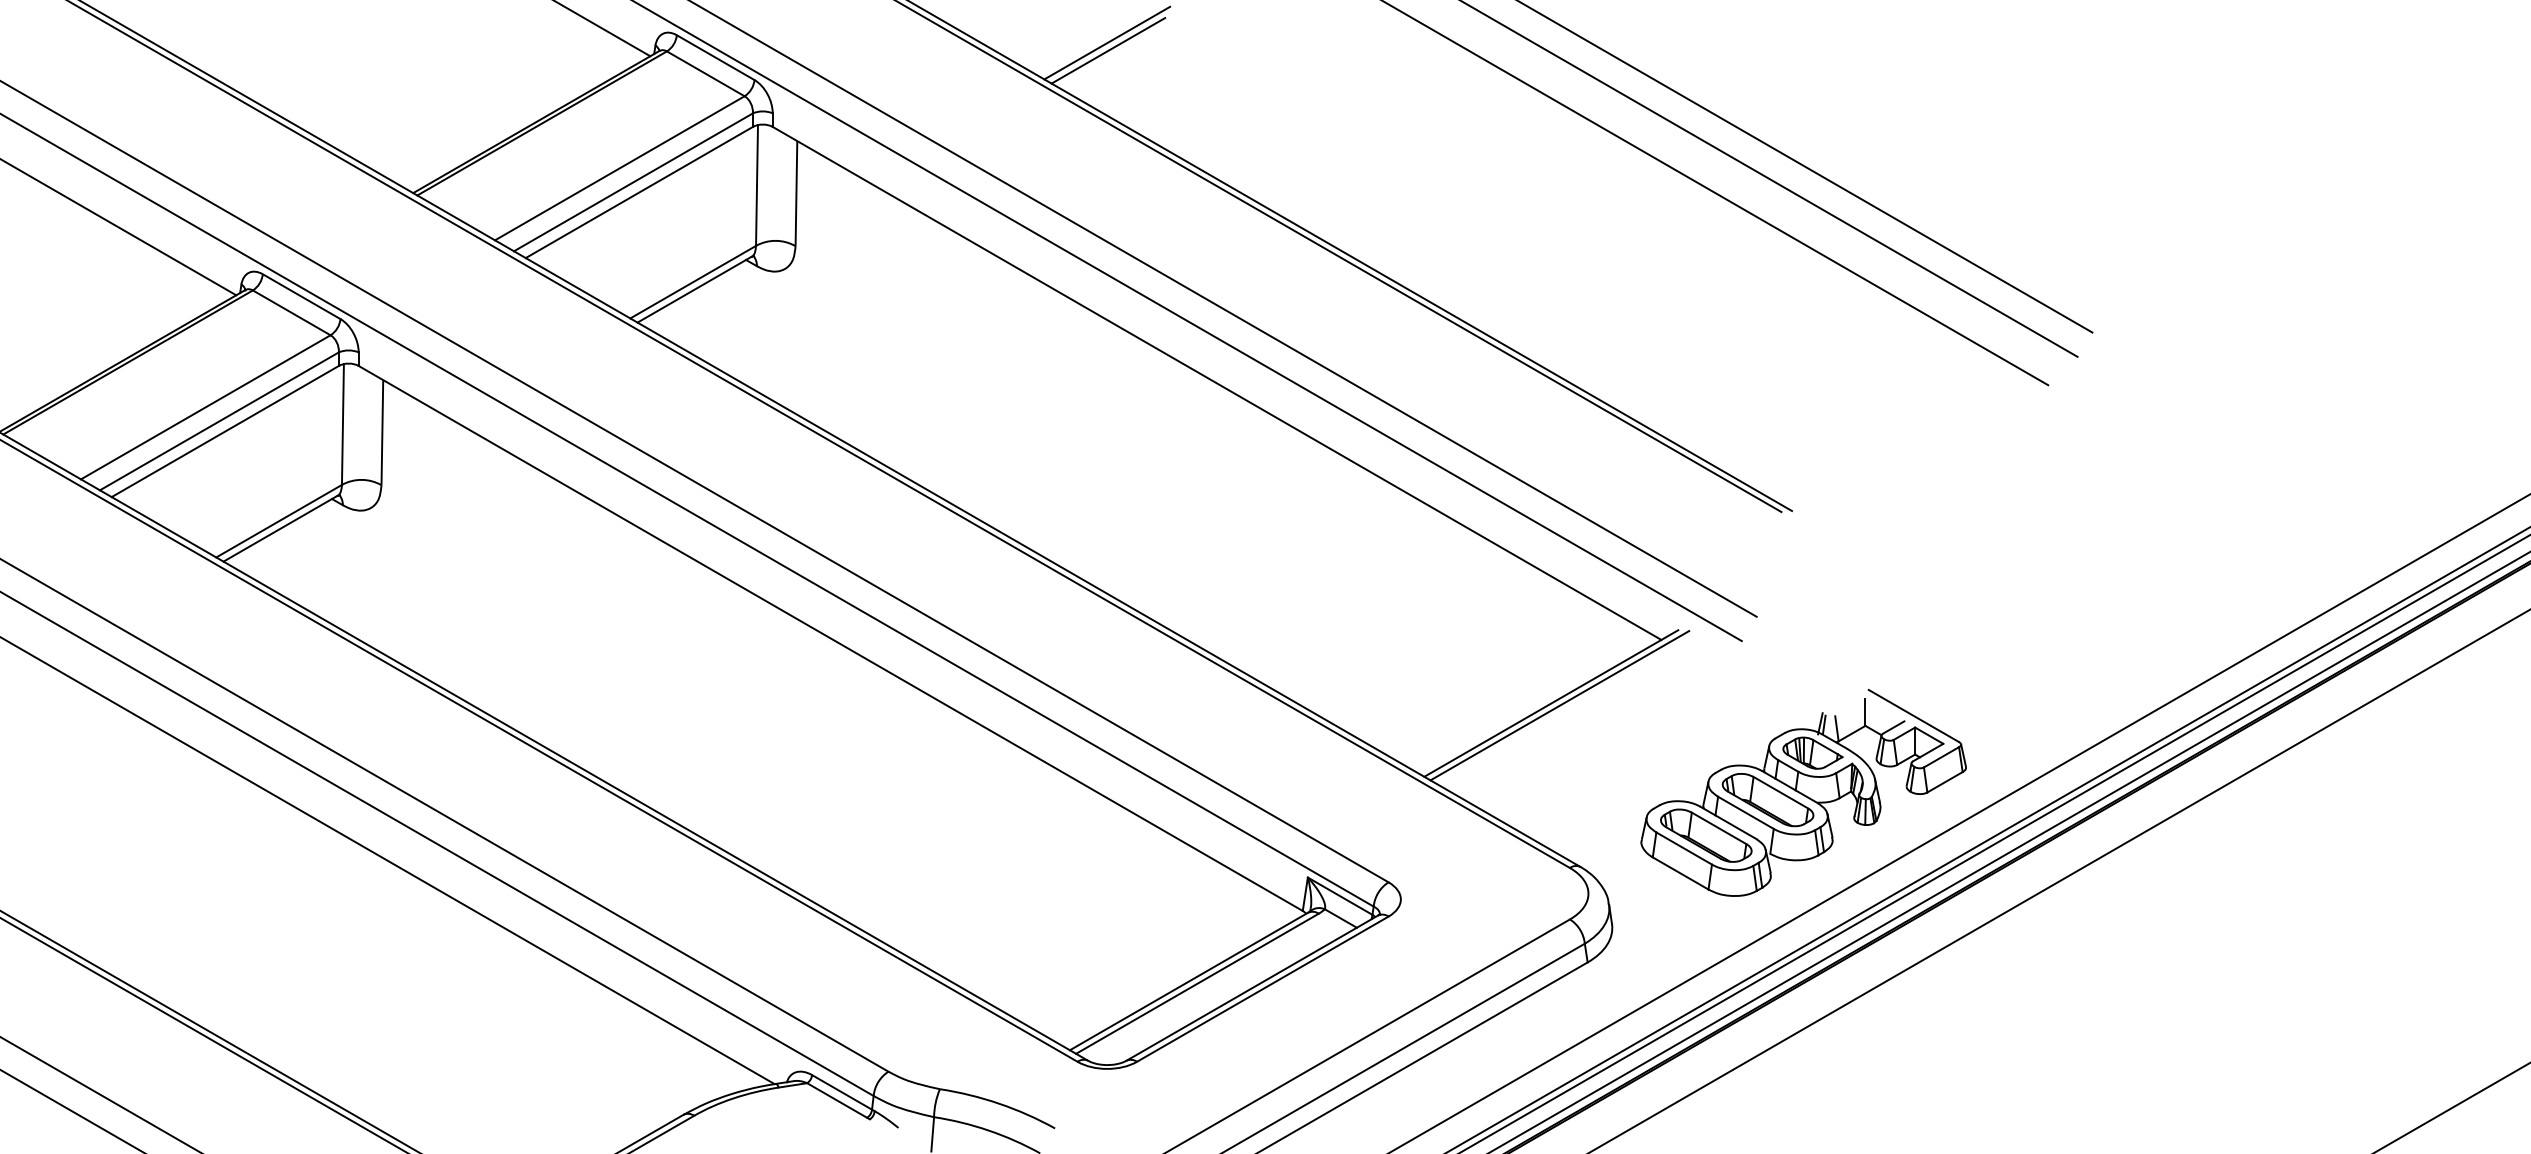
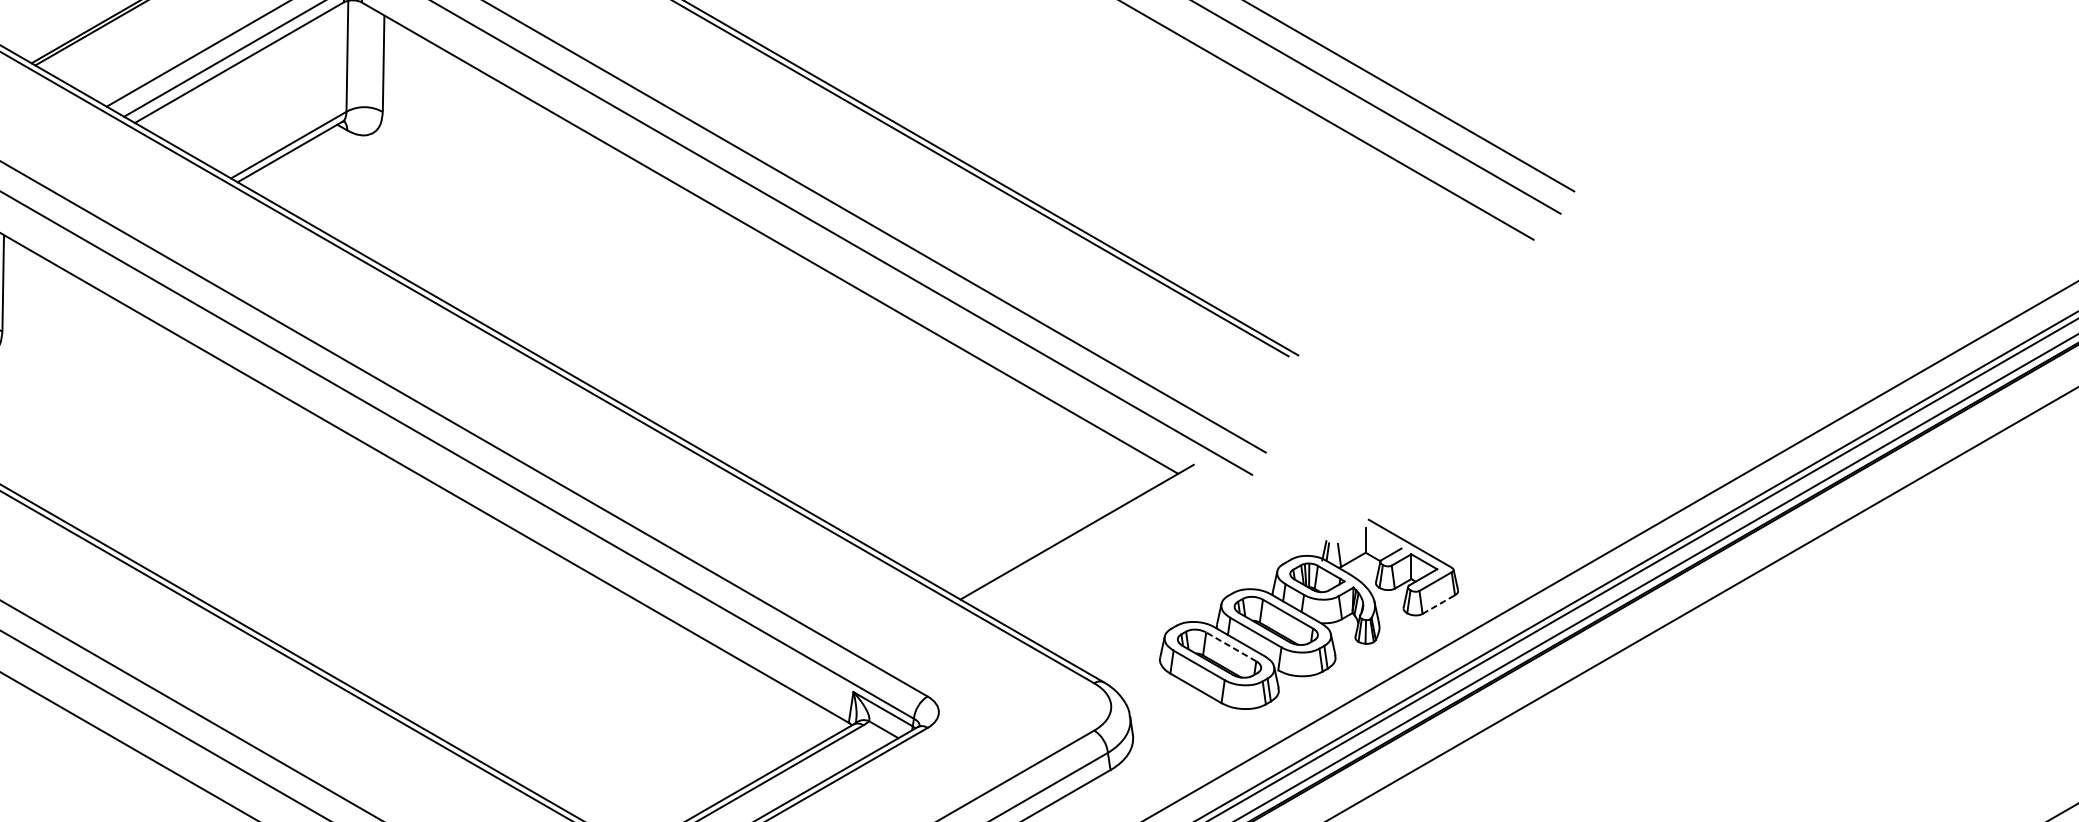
line: (1559, 705) -> (1084, 534), removed
line: (1945, 782) -> (1439, 604), solid -> dashed
line: (1718, 828) -> (1230, 647), solid -> dashed

